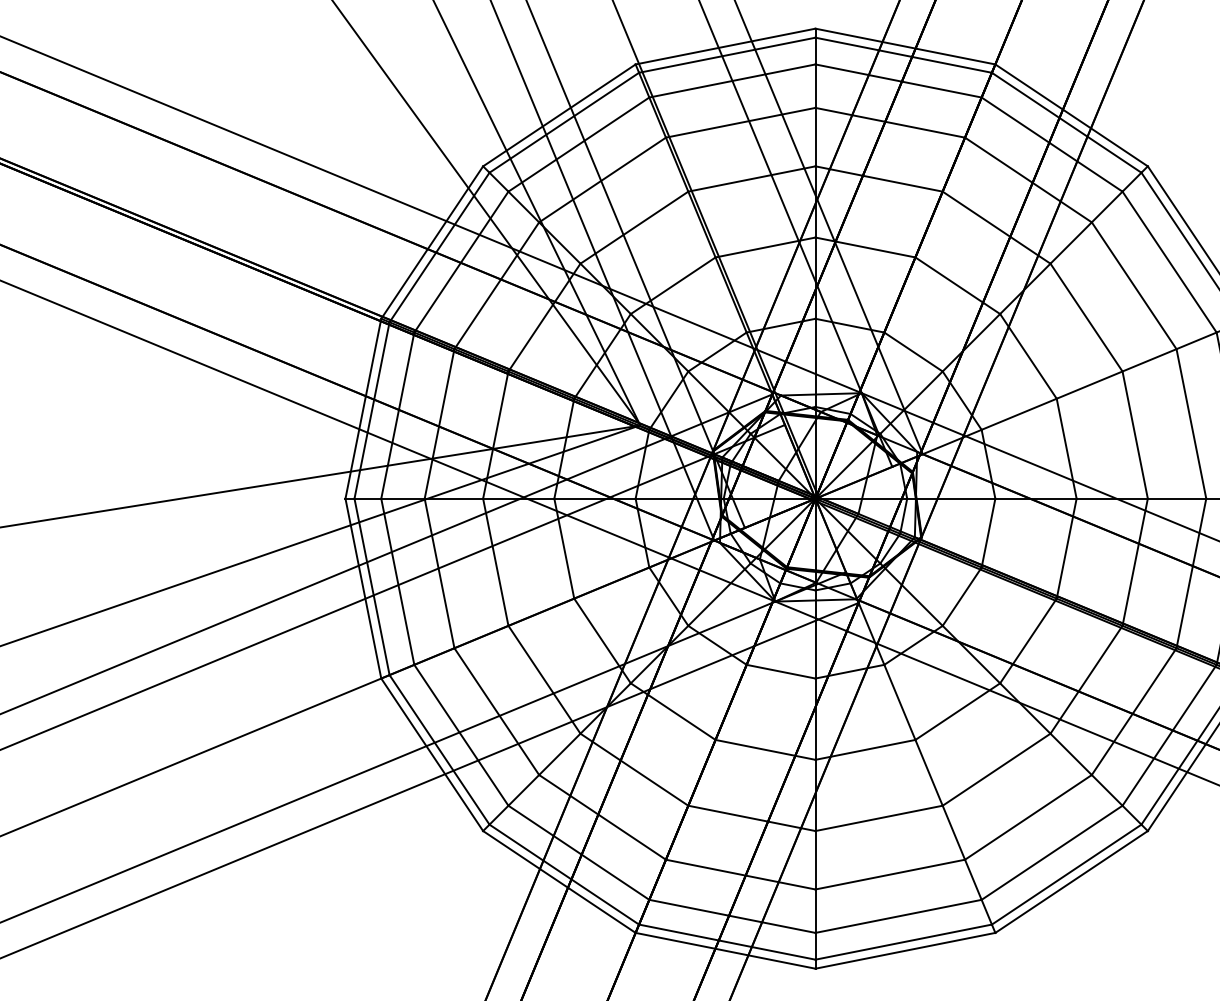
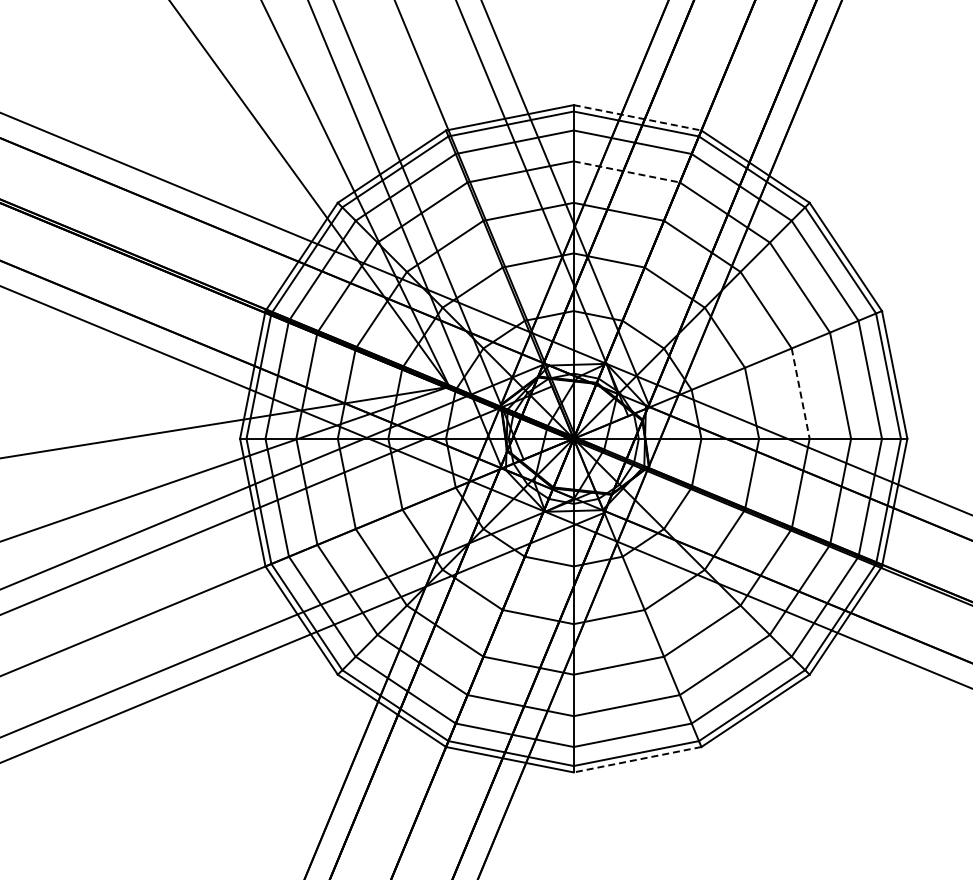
line: (906, 46) -> (638, 117), solid -> dashed
line: (891, 123) -> (627, 172), solid -> dashed
line: (1134, 436) -> (800, 394), solid -> dashed
line: (905, 950) -> (637, 759), solid -> dashed

